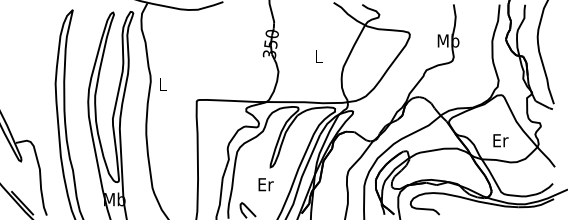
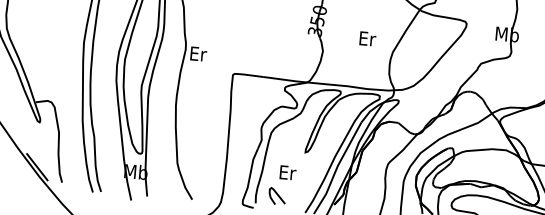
text: (318, 56) -> (367, 38), L -> Er
text: (162, 84) -> (197, 53), L -> Er
text: (265, 184) -> (287, 172), moved

